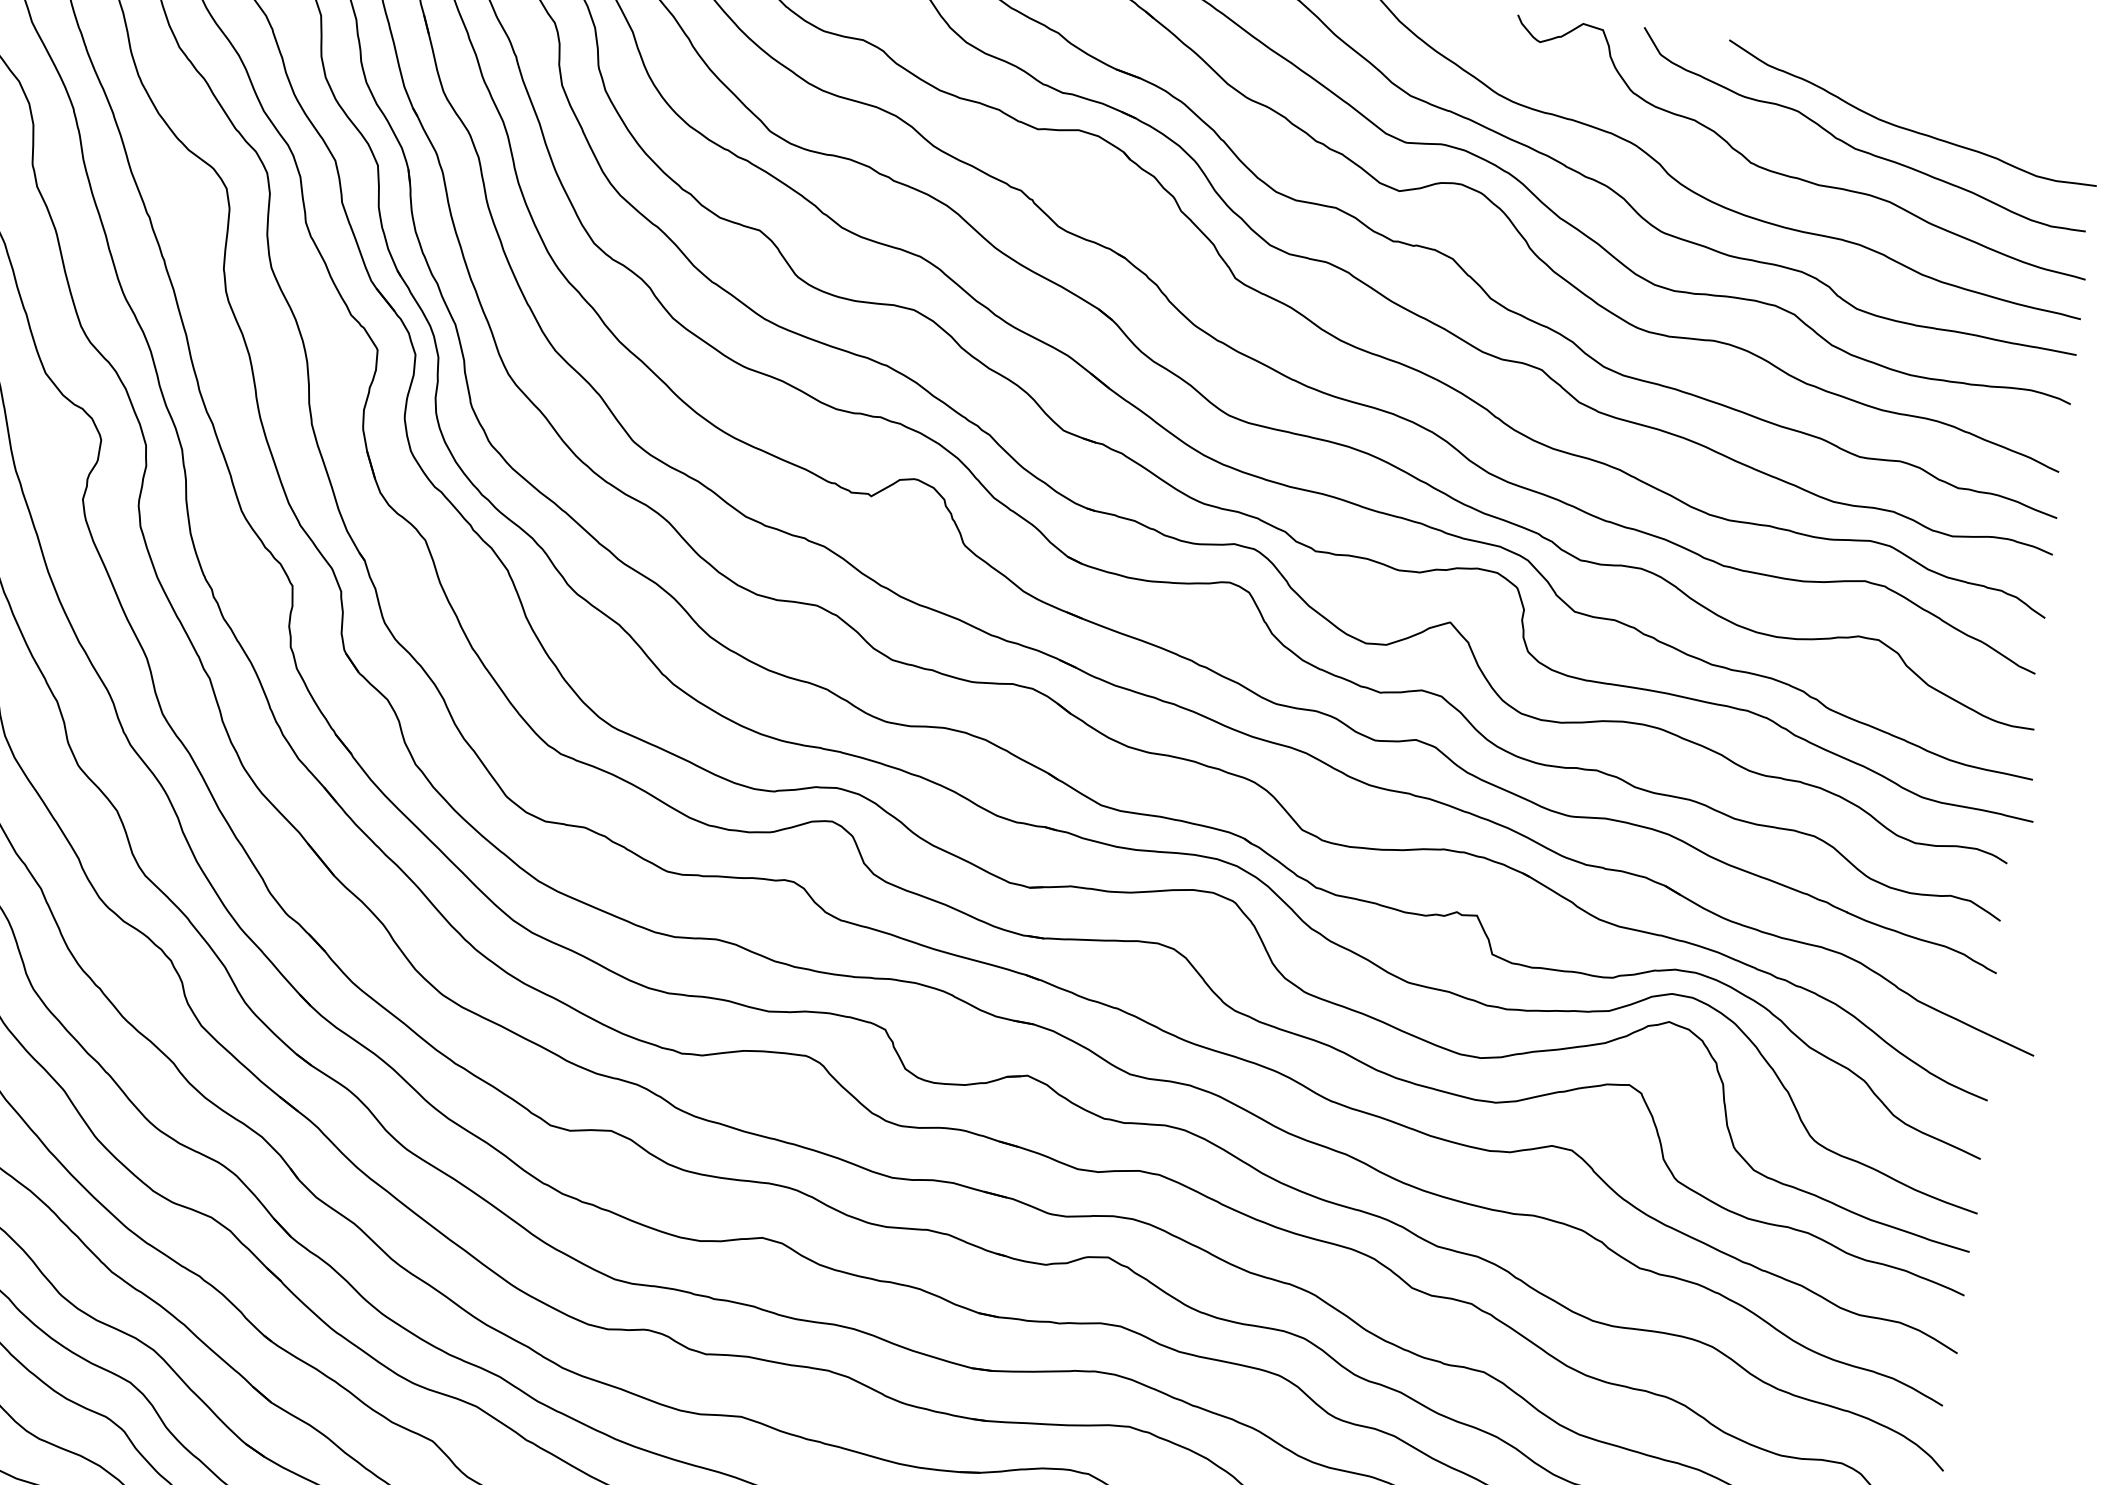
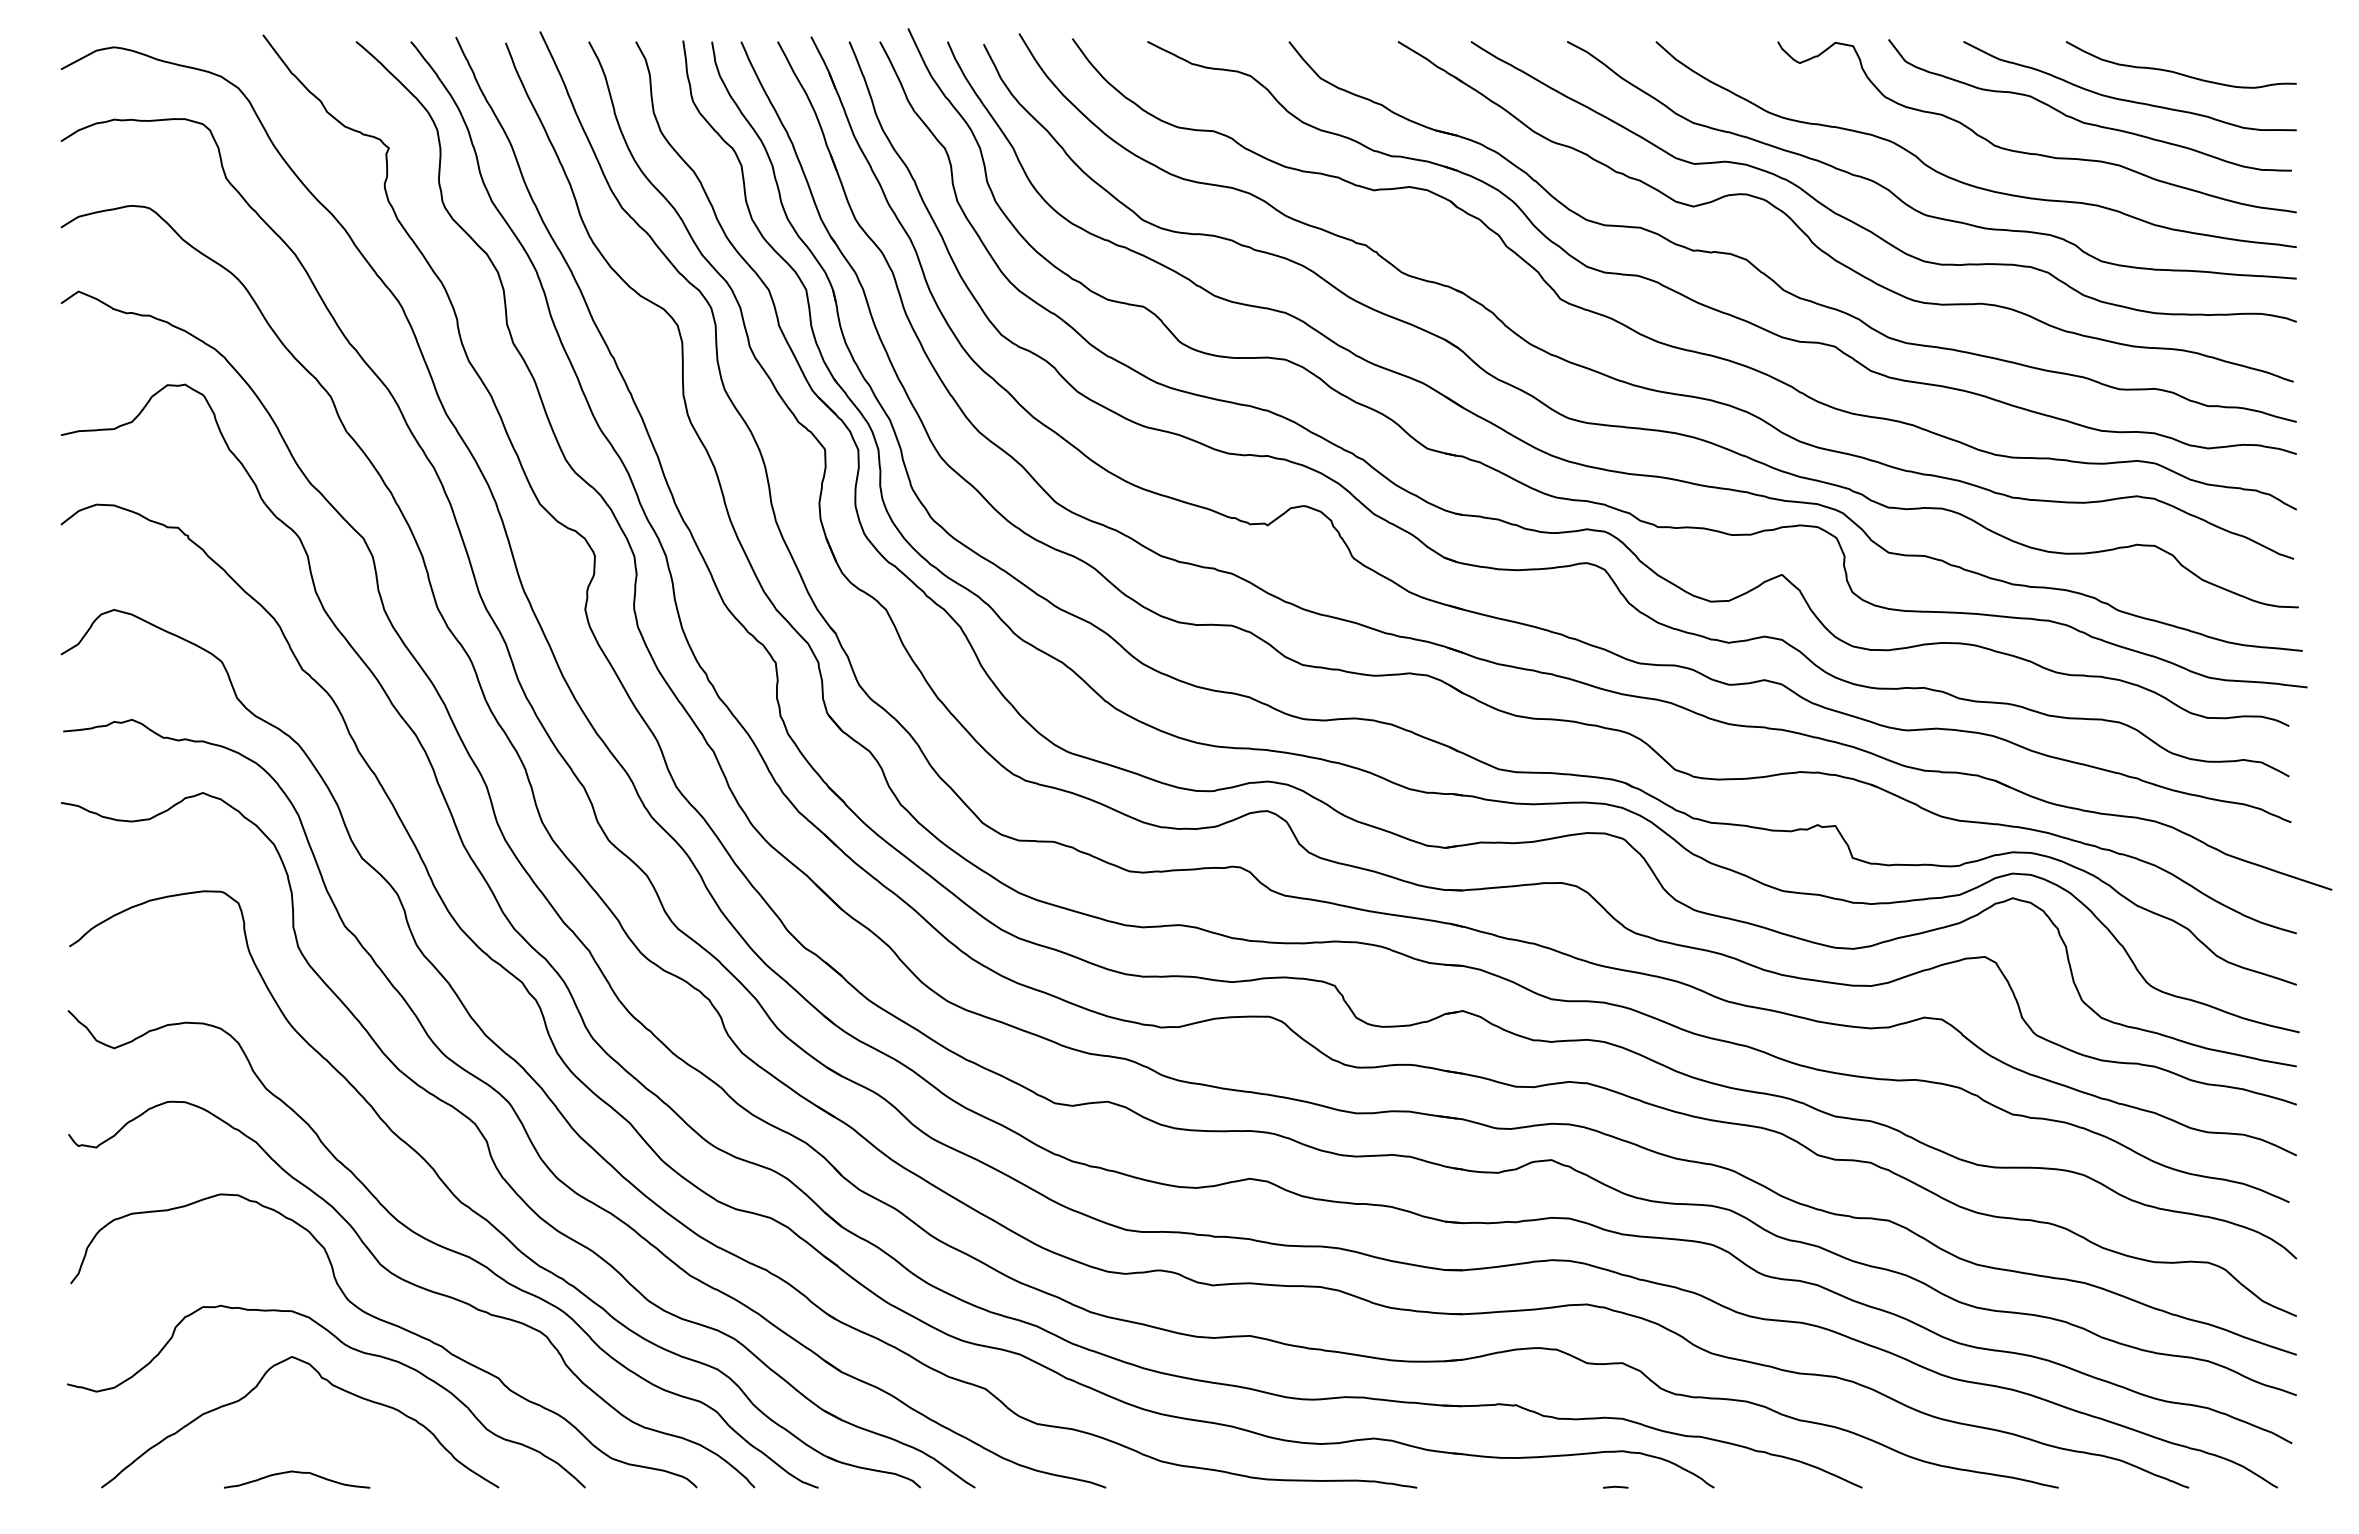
curve: (1971, 104) -> (2179, 72), added

